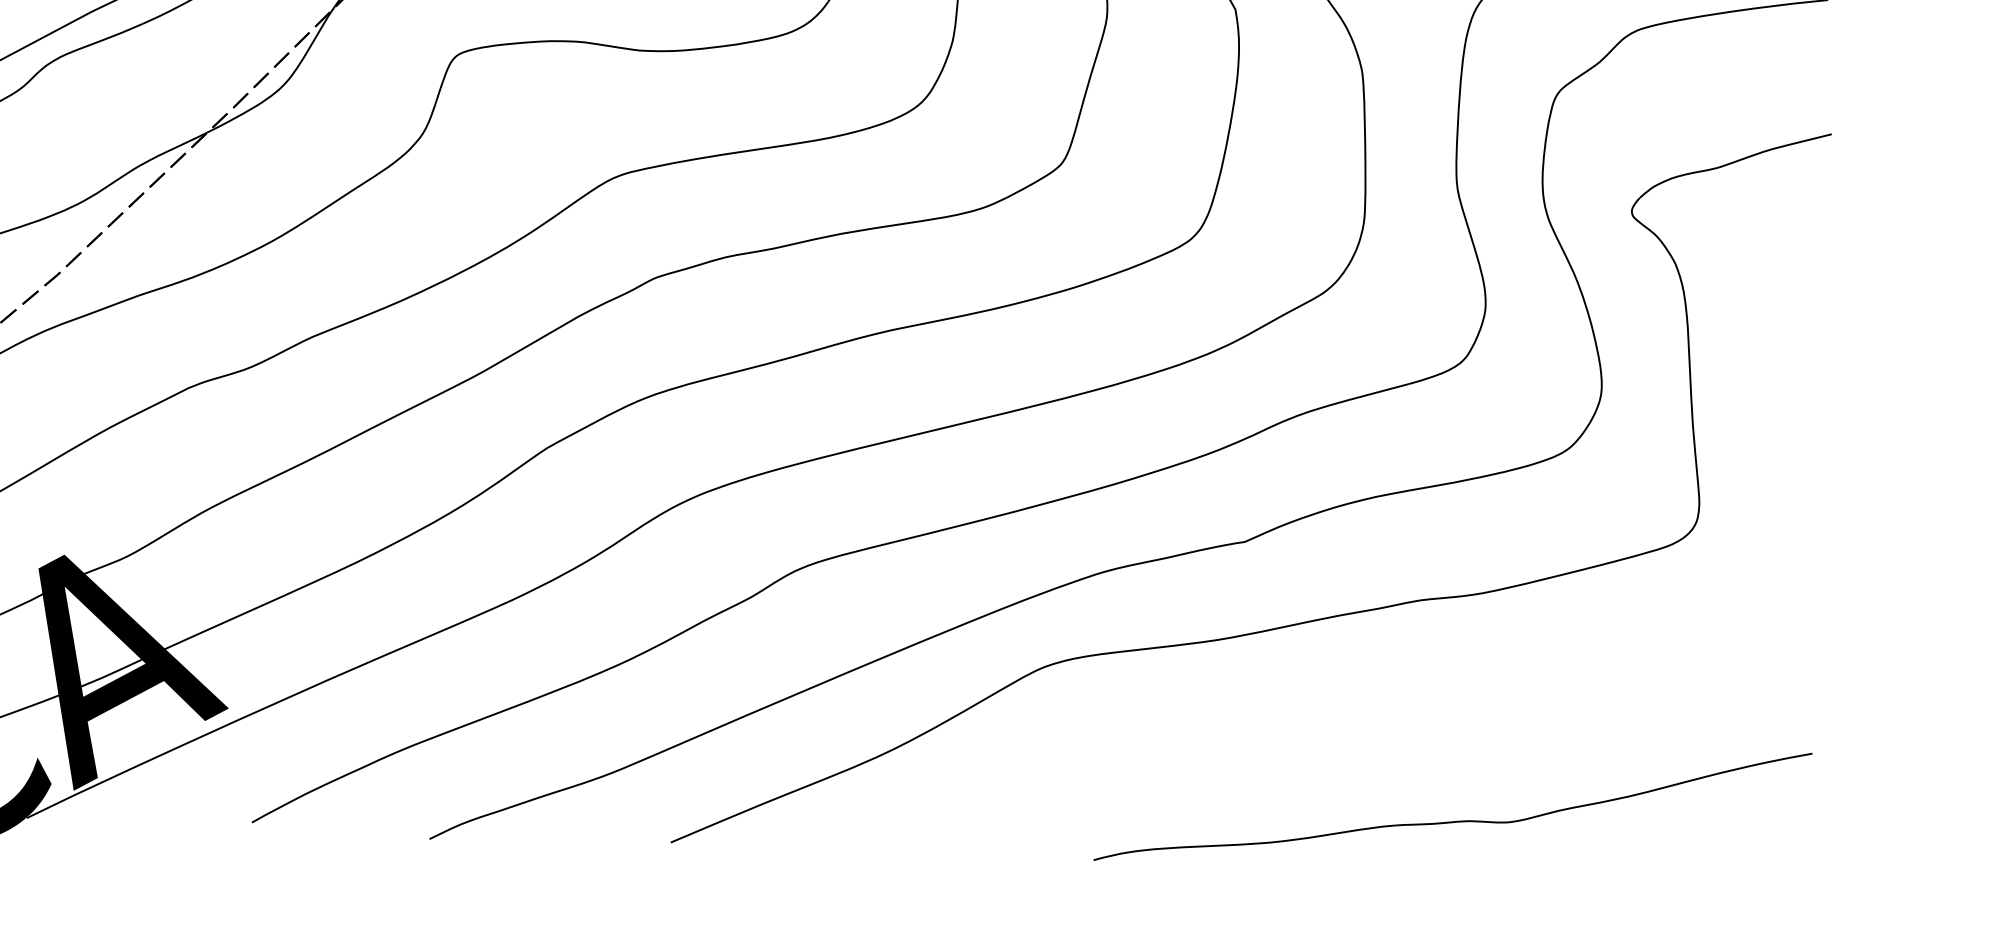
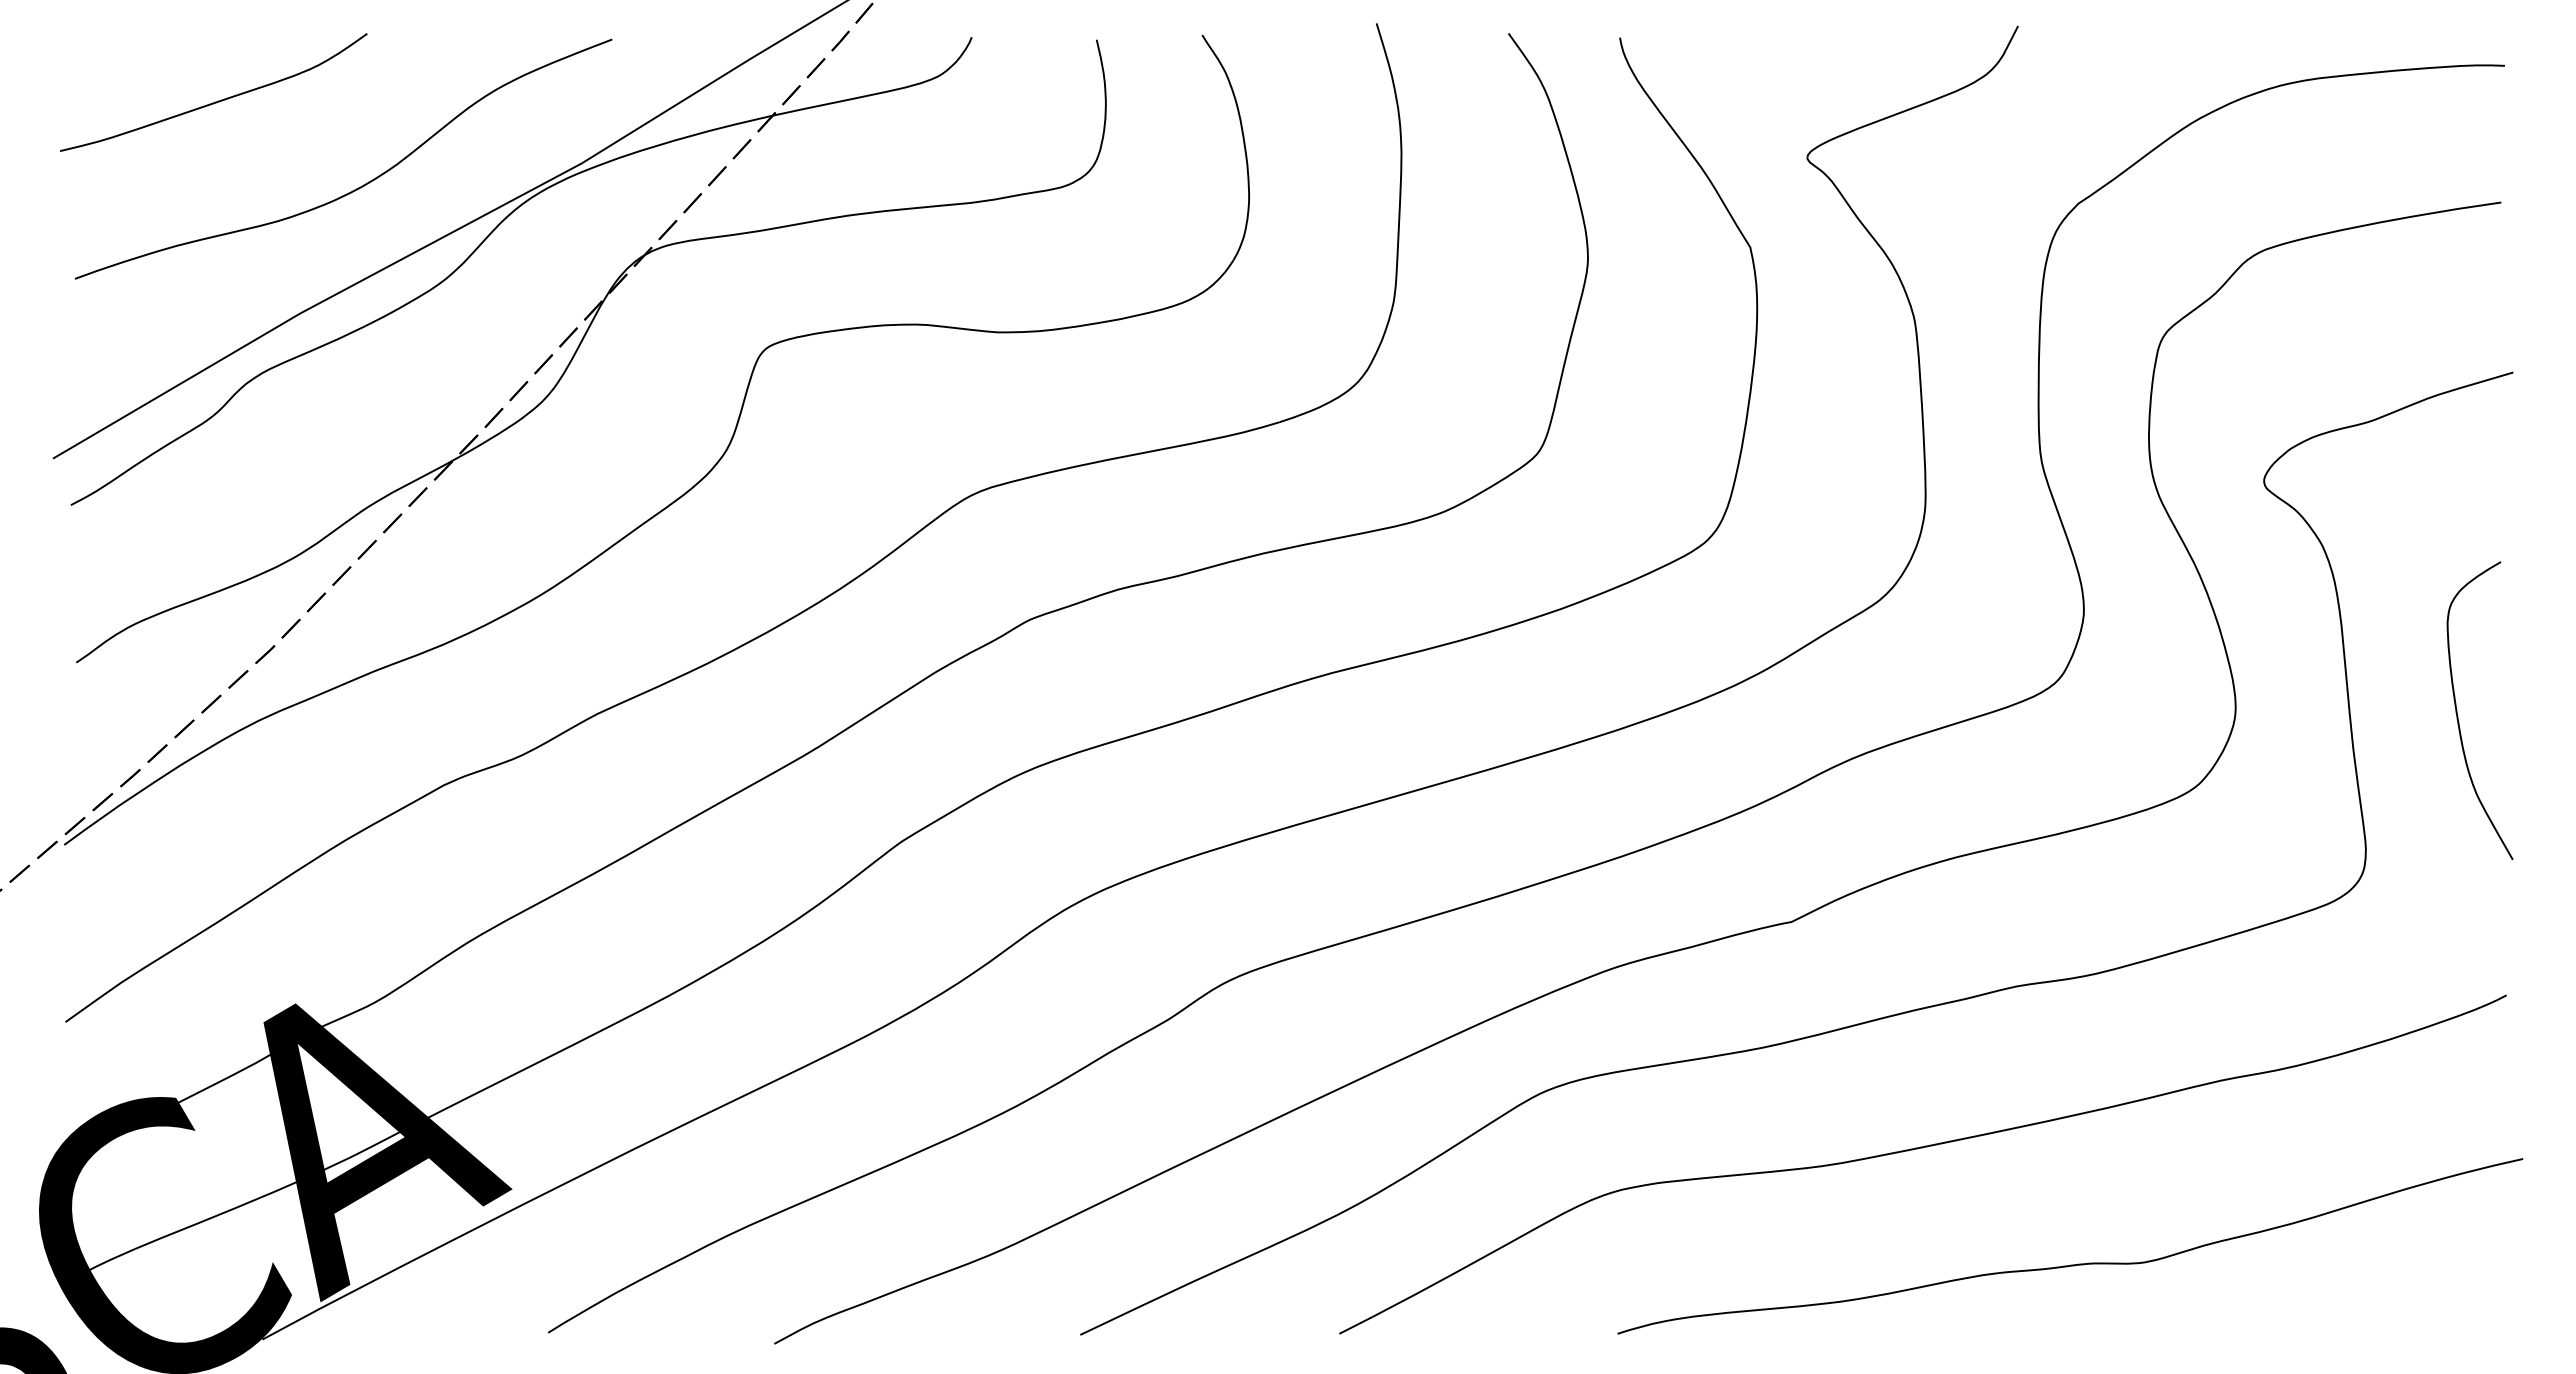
curve: (1776, 402) -> (2458, 715), added
part: (1336, 725) -> (1917, 1149), added

